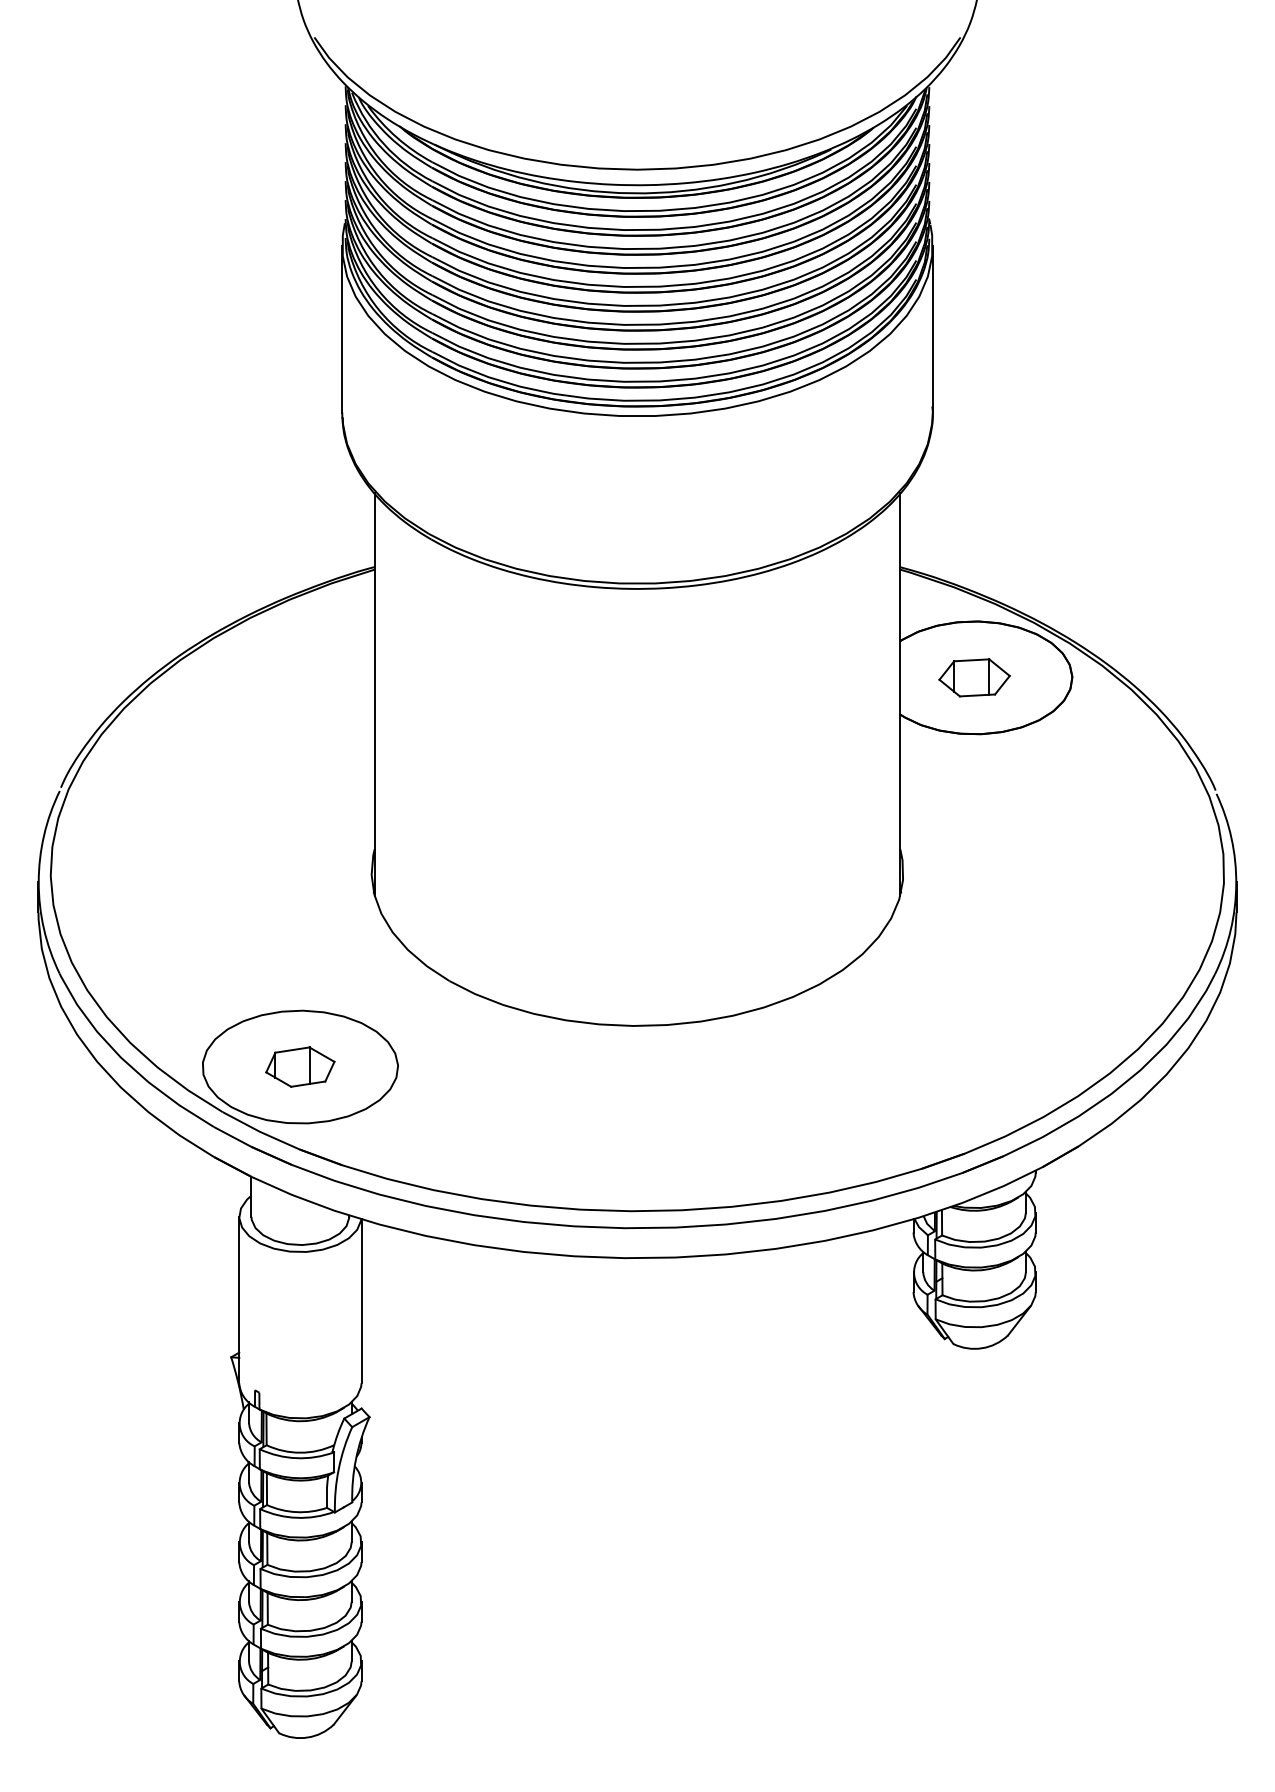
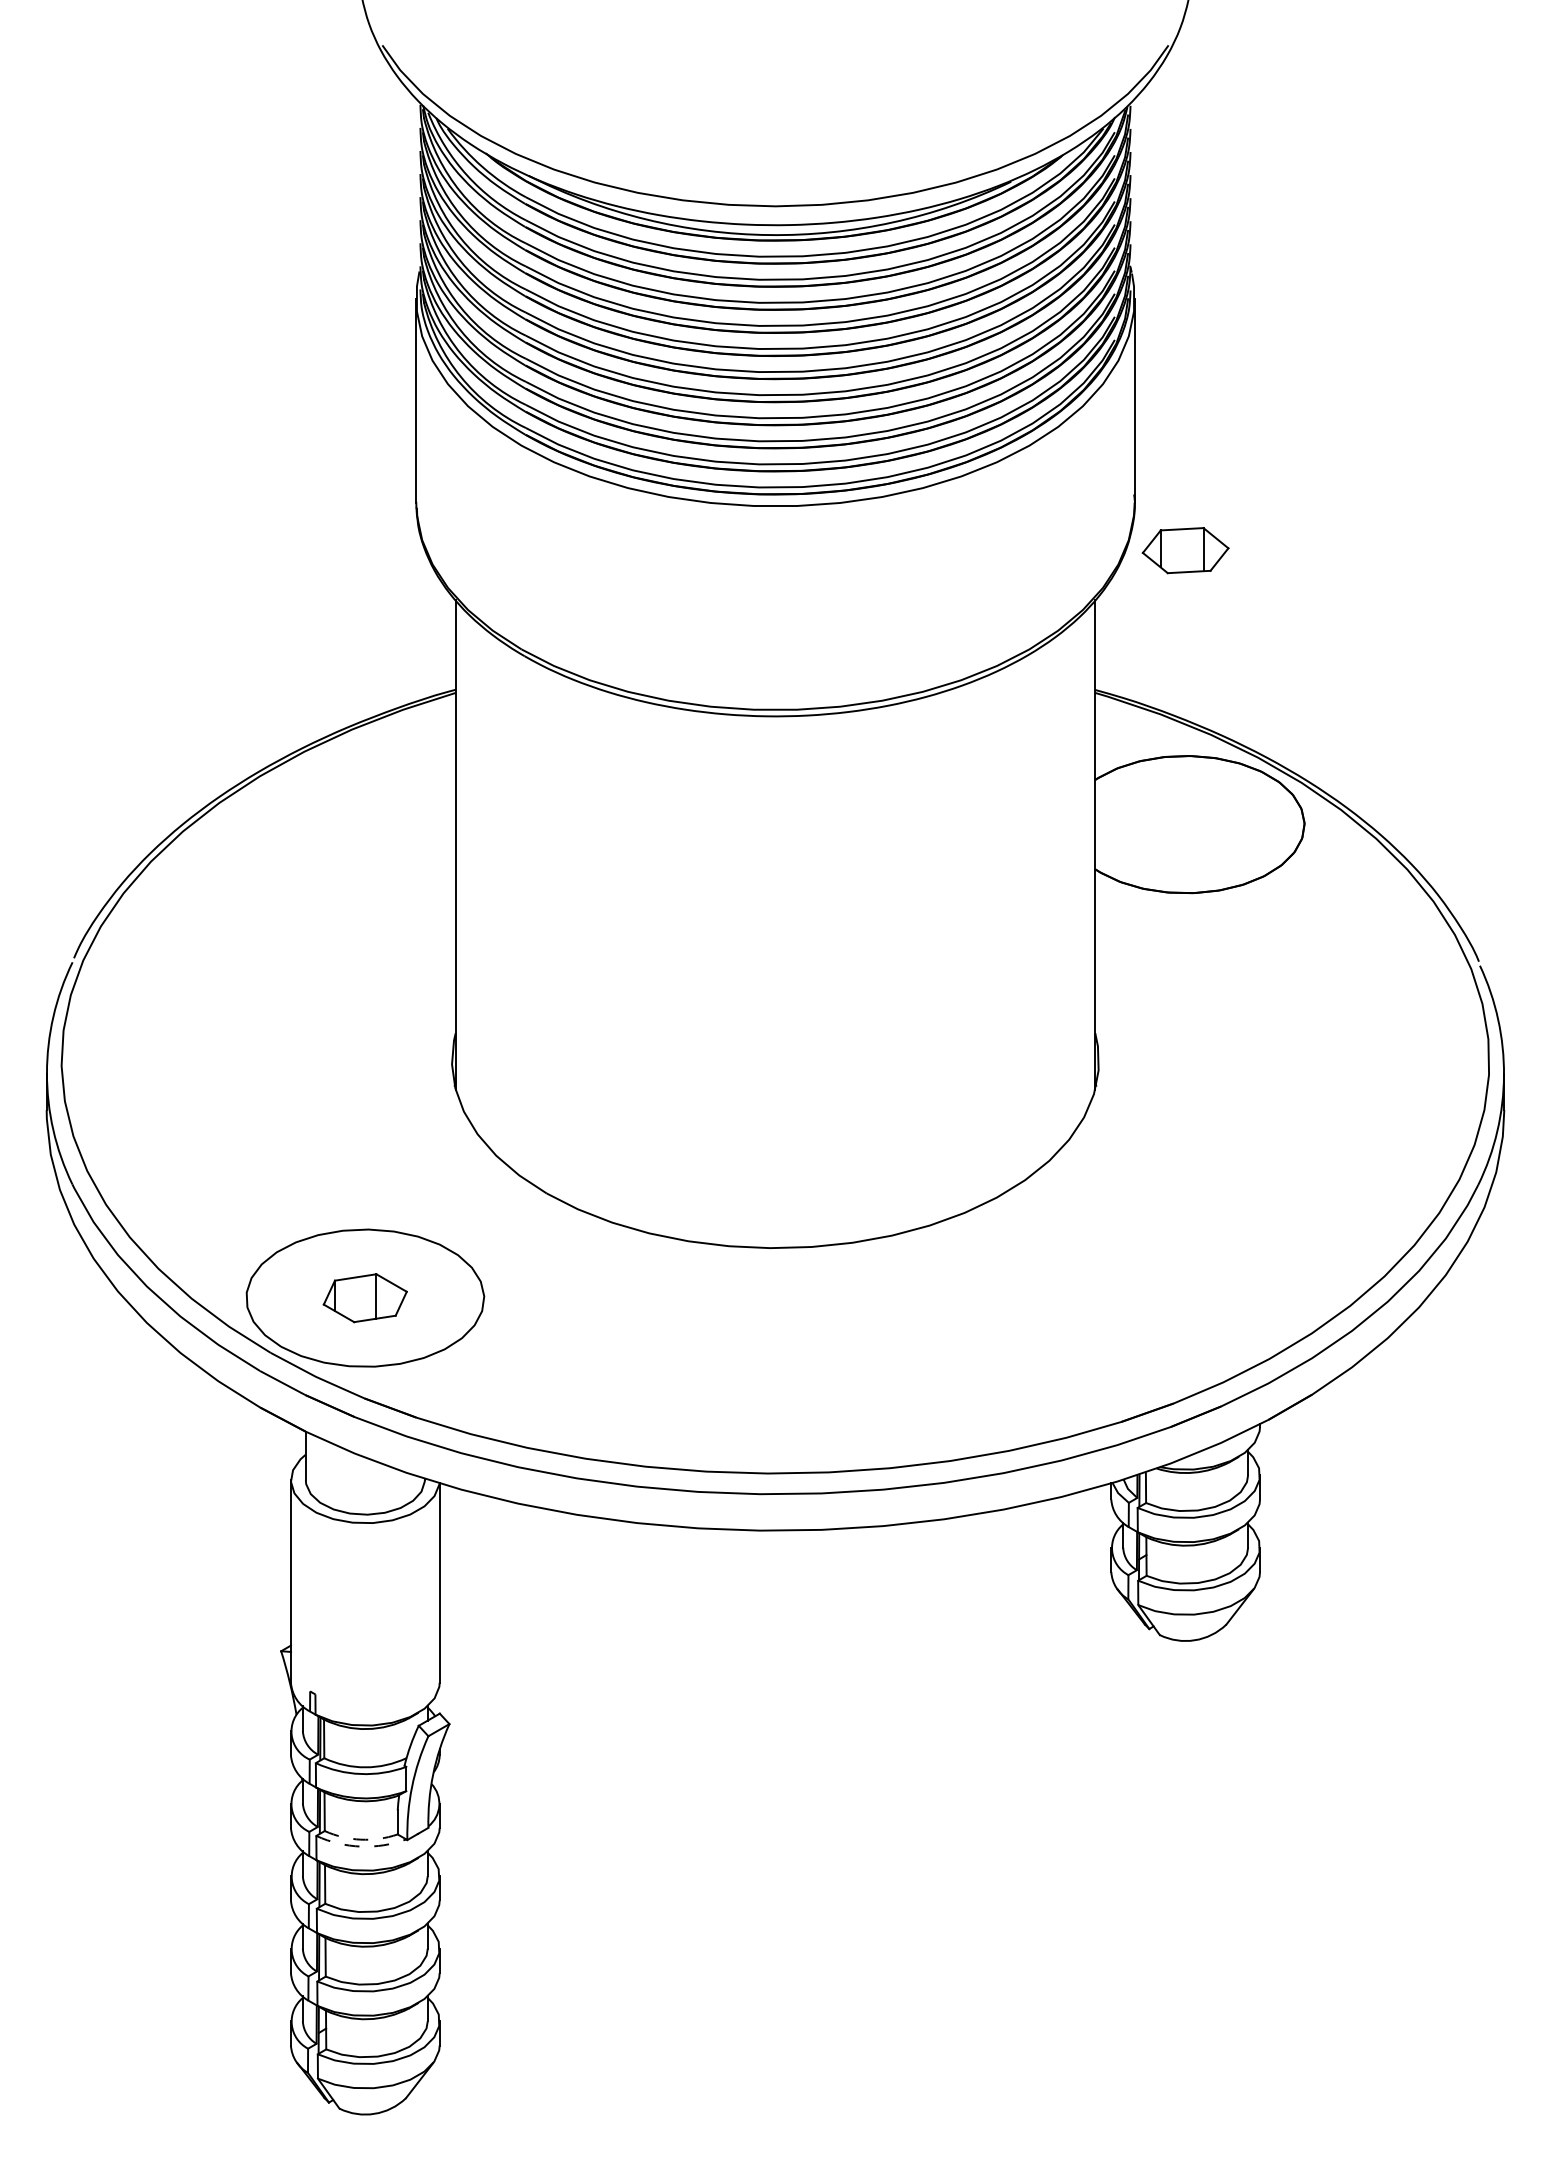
part: (974, 677) -> (1185, 550), moved
arc: (296, 1512) -> (360, 1839), solid -> dashed
arc: (297, 1517) -> (361, 1846), solid -> dashed

